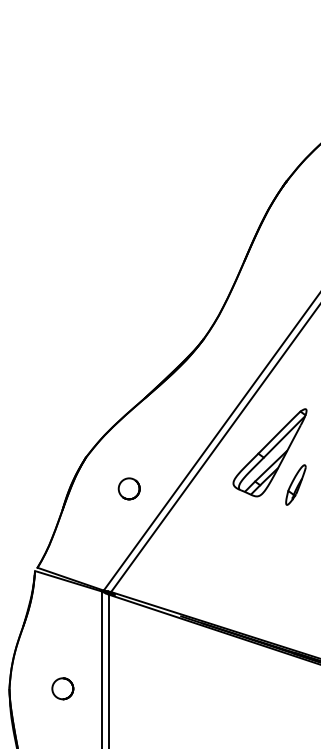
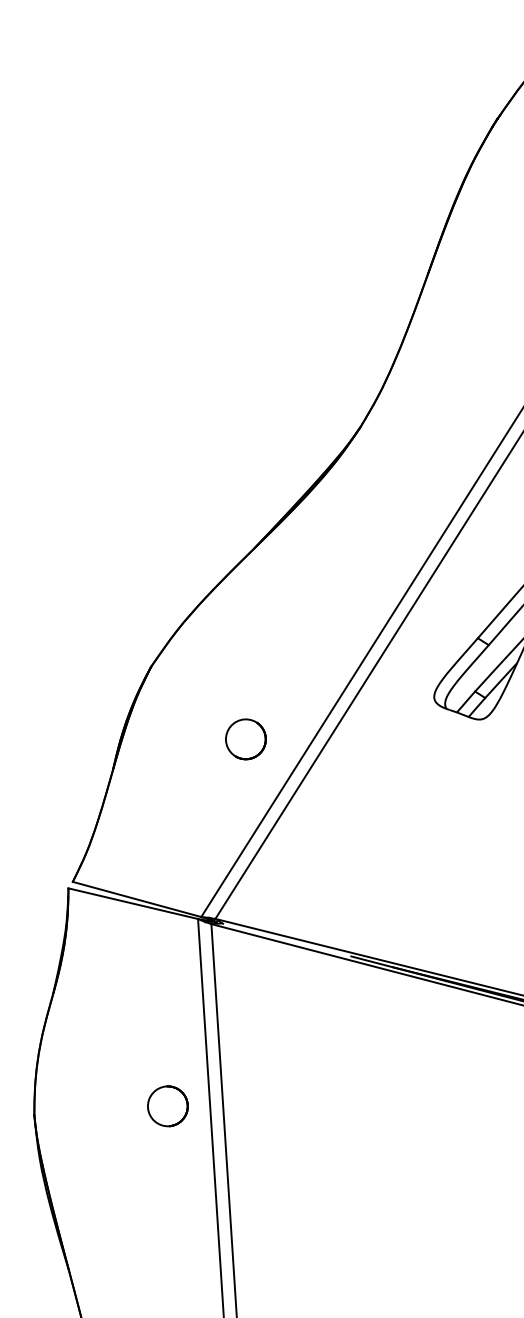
part: (128, 488) -> (244, 738), moved
part: (62, 688) -> (167, 1105), moved

